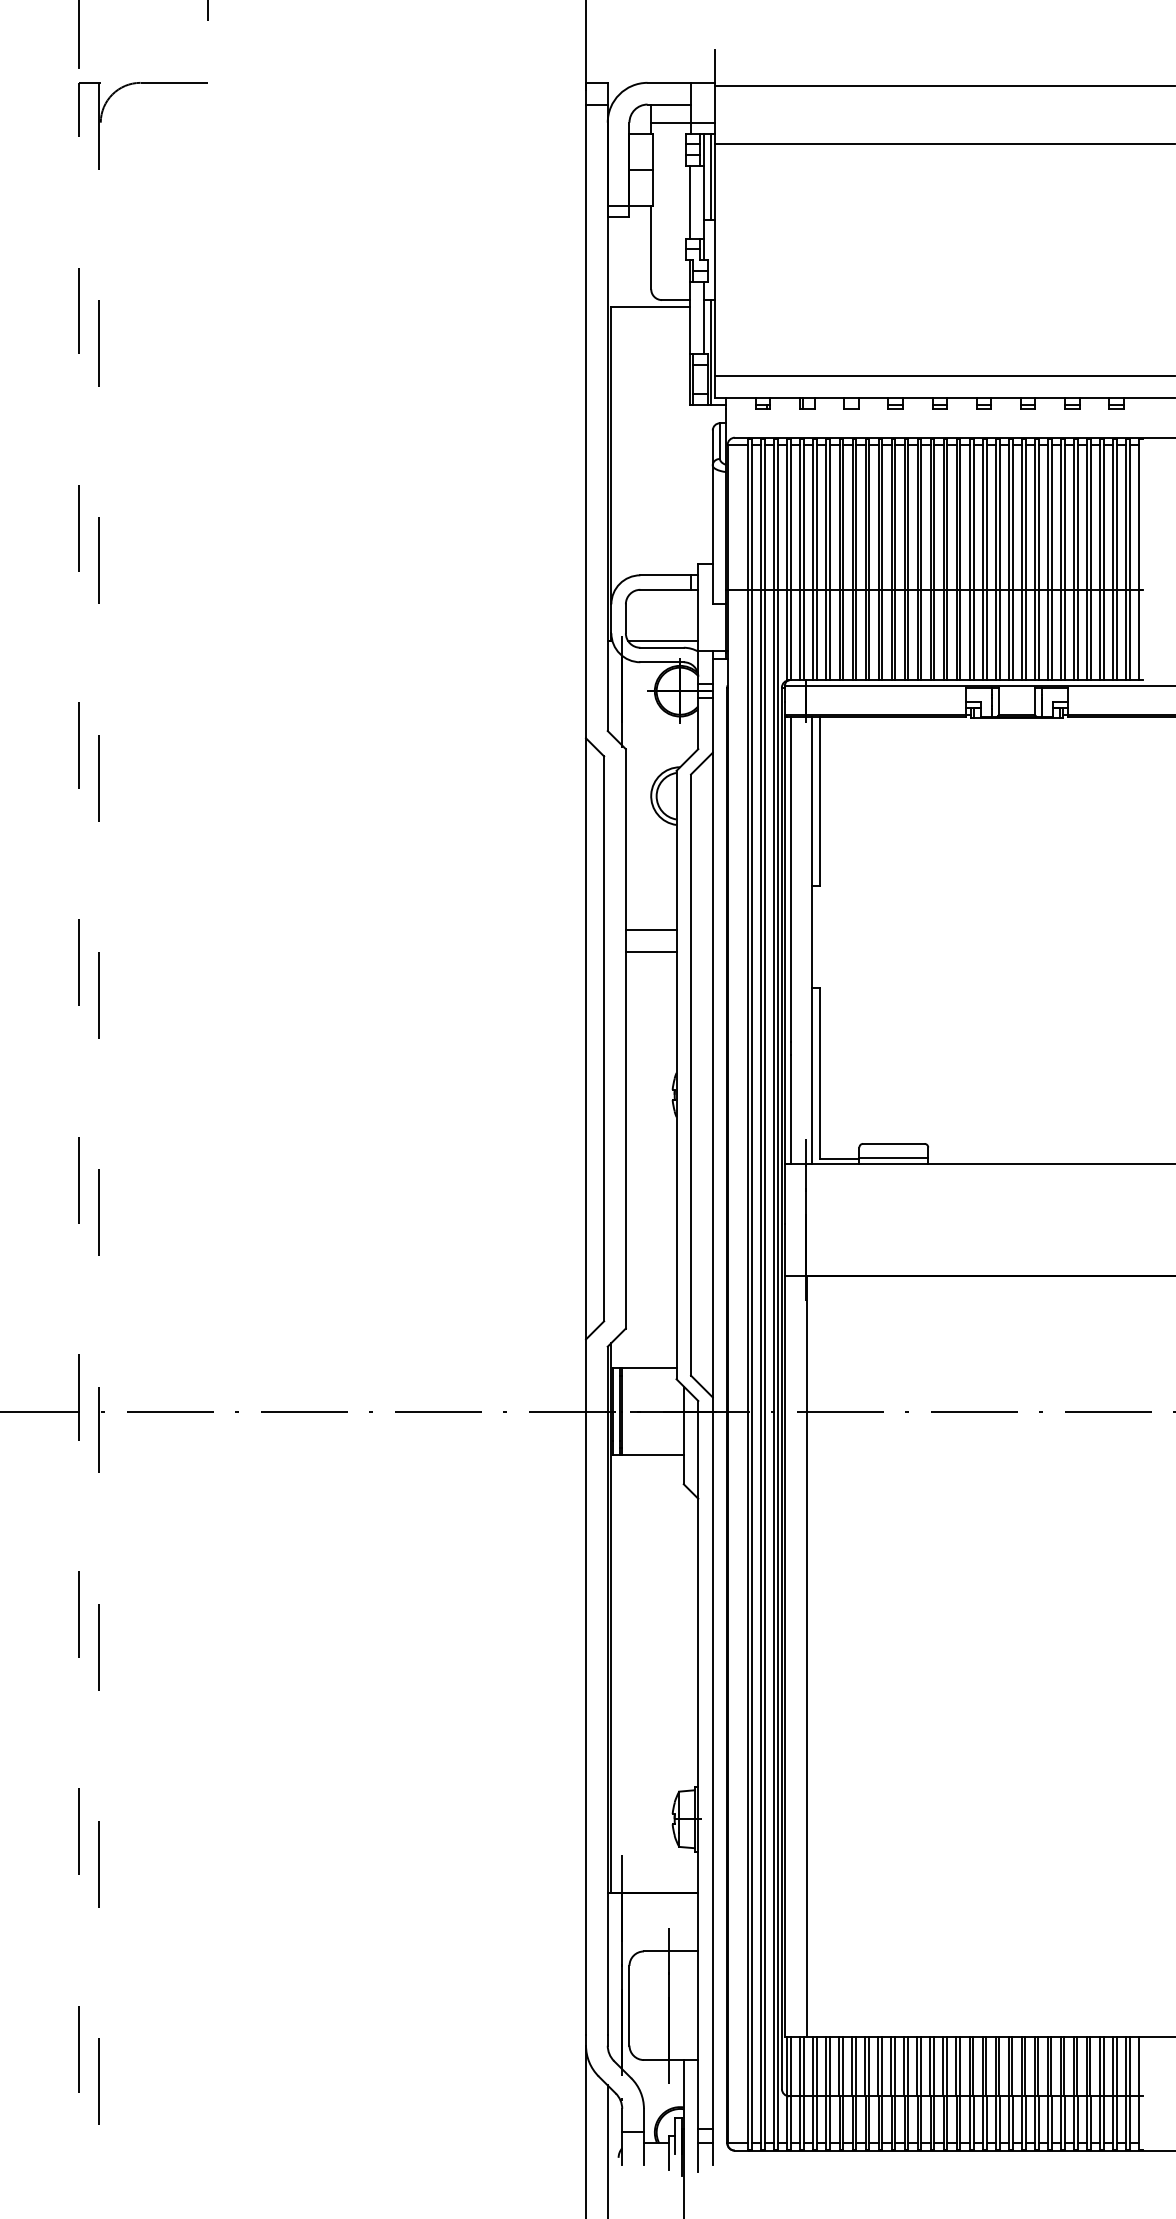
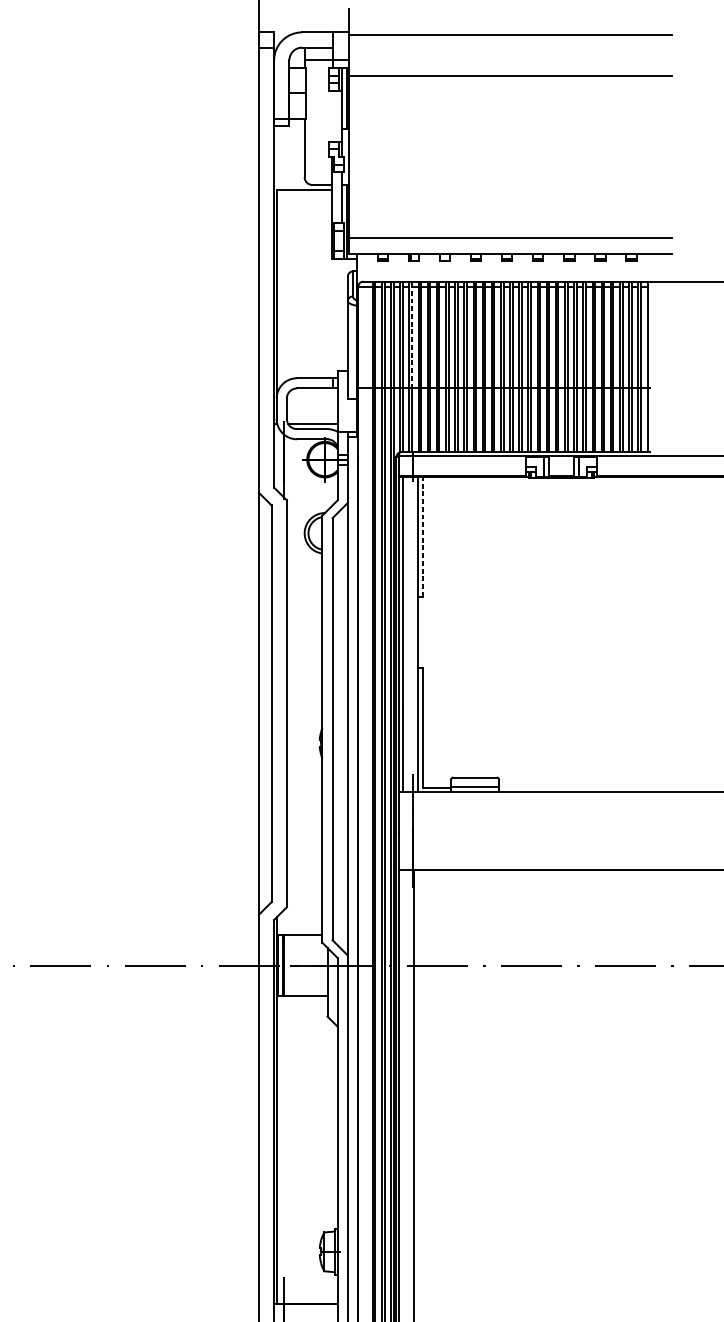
line: (689, 202) -> (331, 116), removed
line: (804, 516) -> (412, 336), solid -> dashed
line: (819, 801) -> (422, 537), solid -> dashed
line: (650, 930) -> (304, 627), removed
line: (650, 951) -> (304, 642), removed

